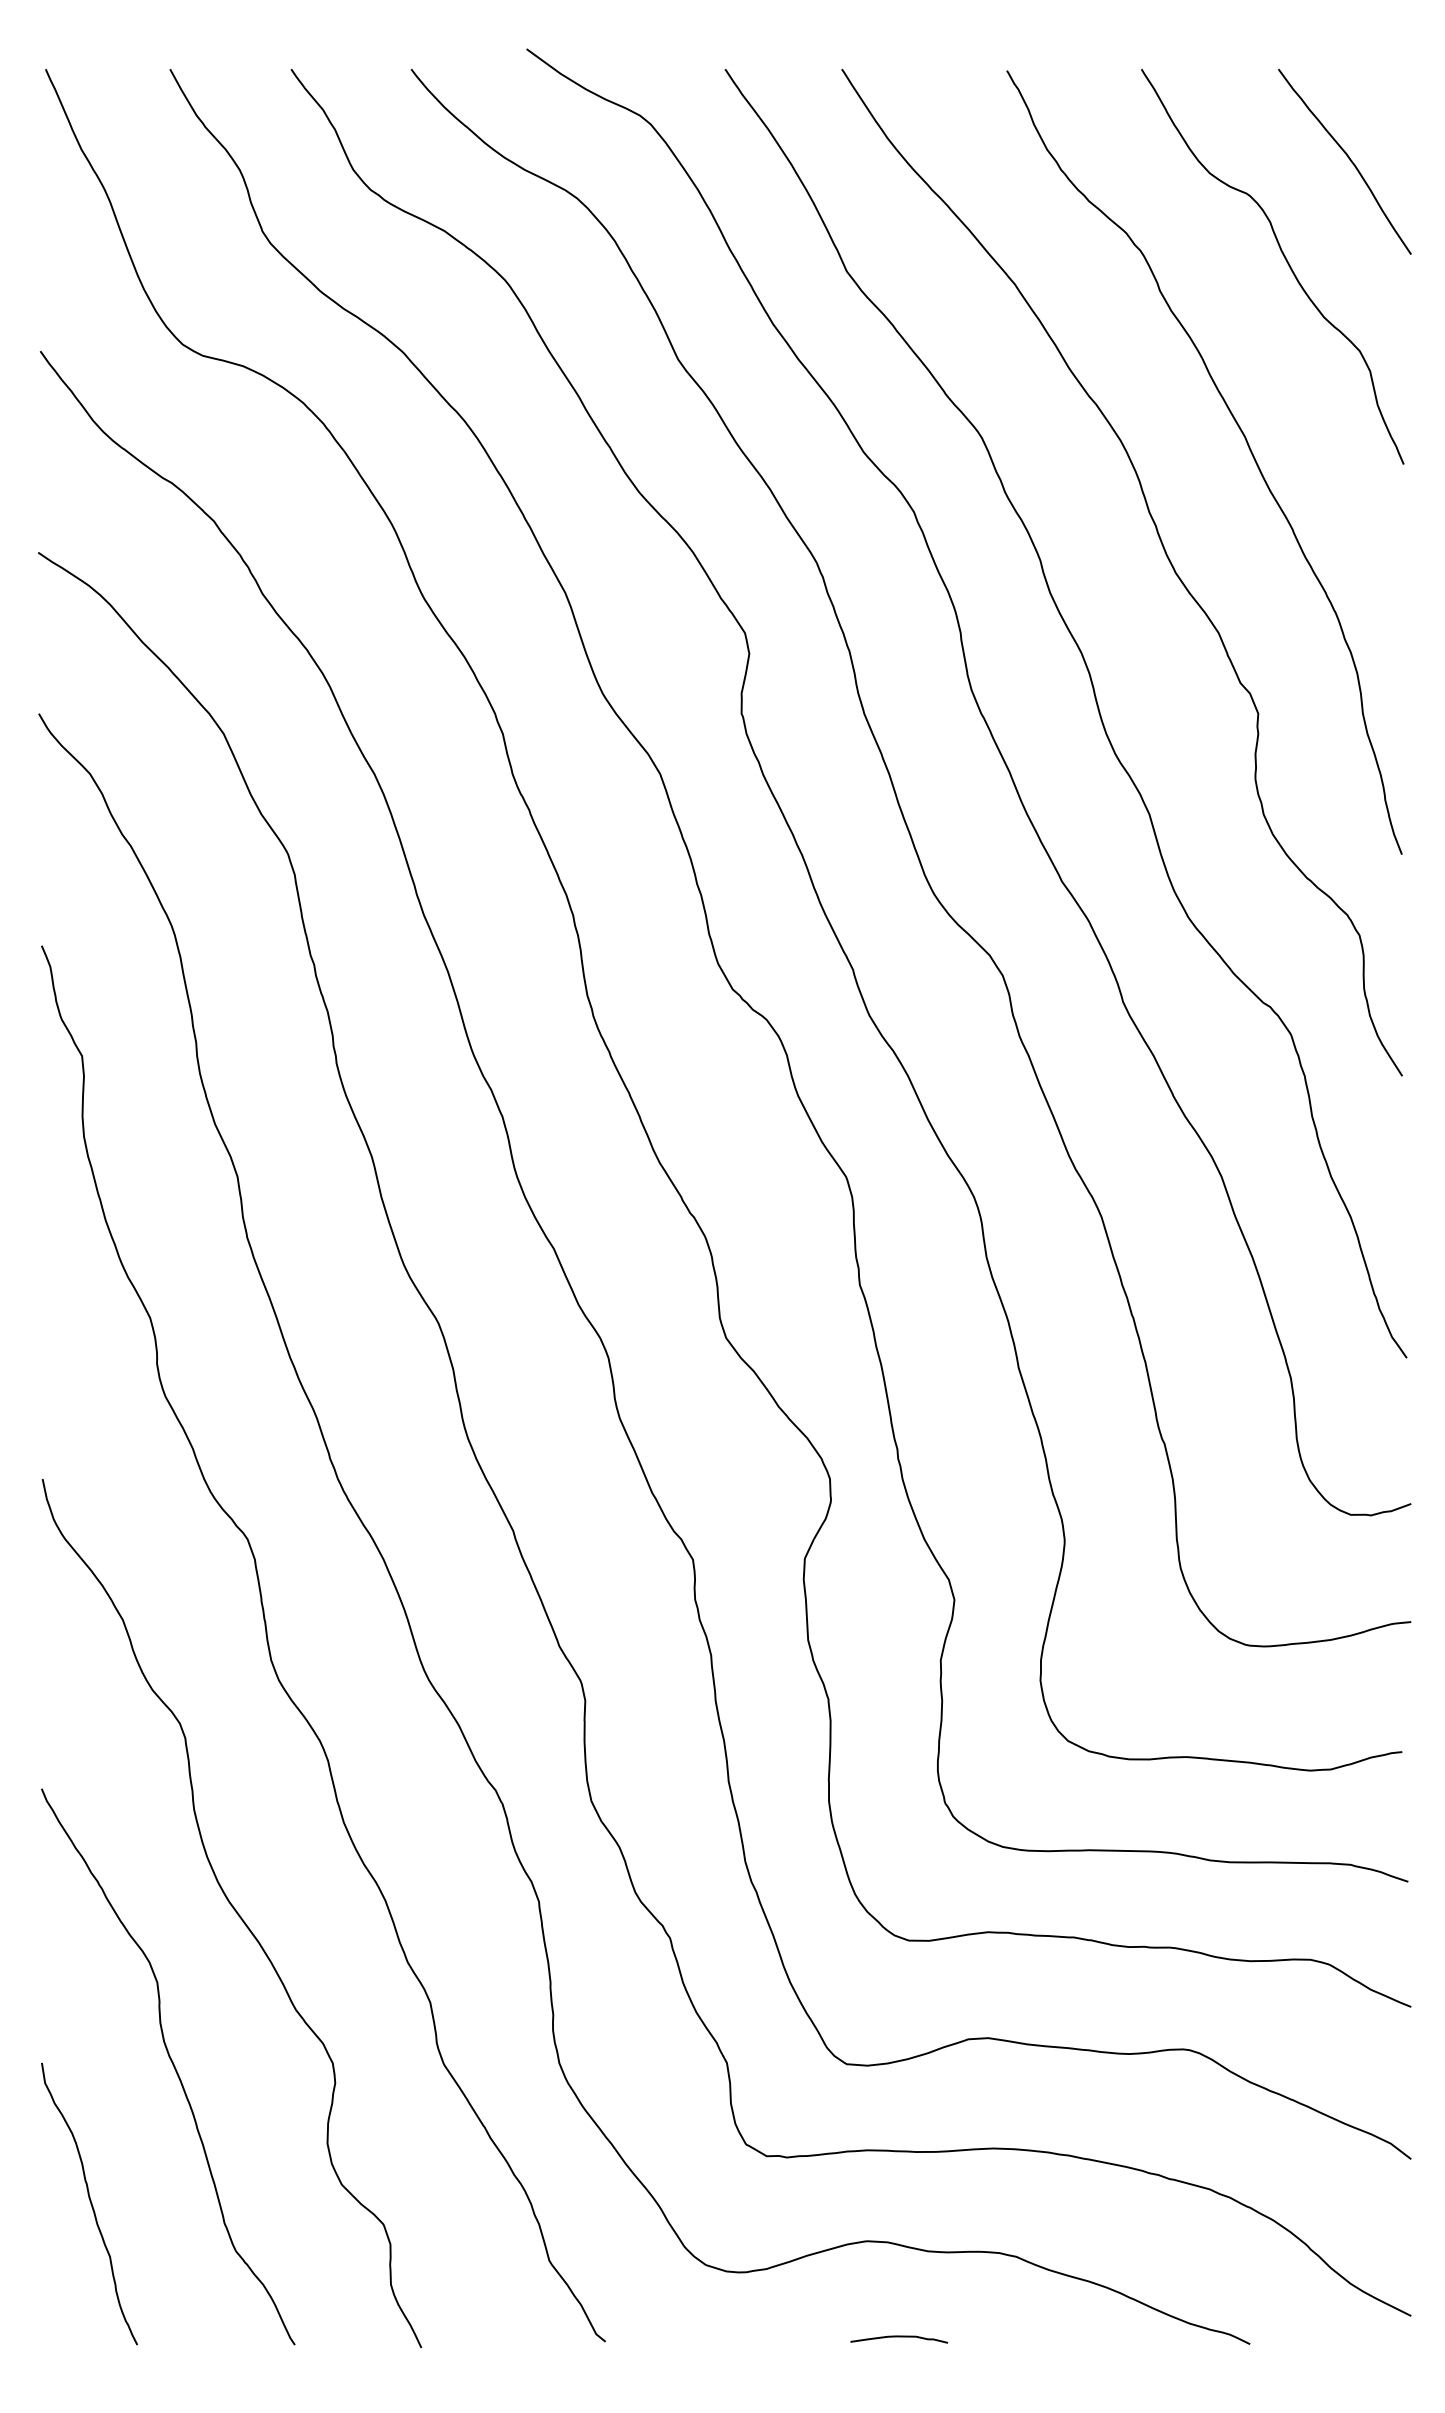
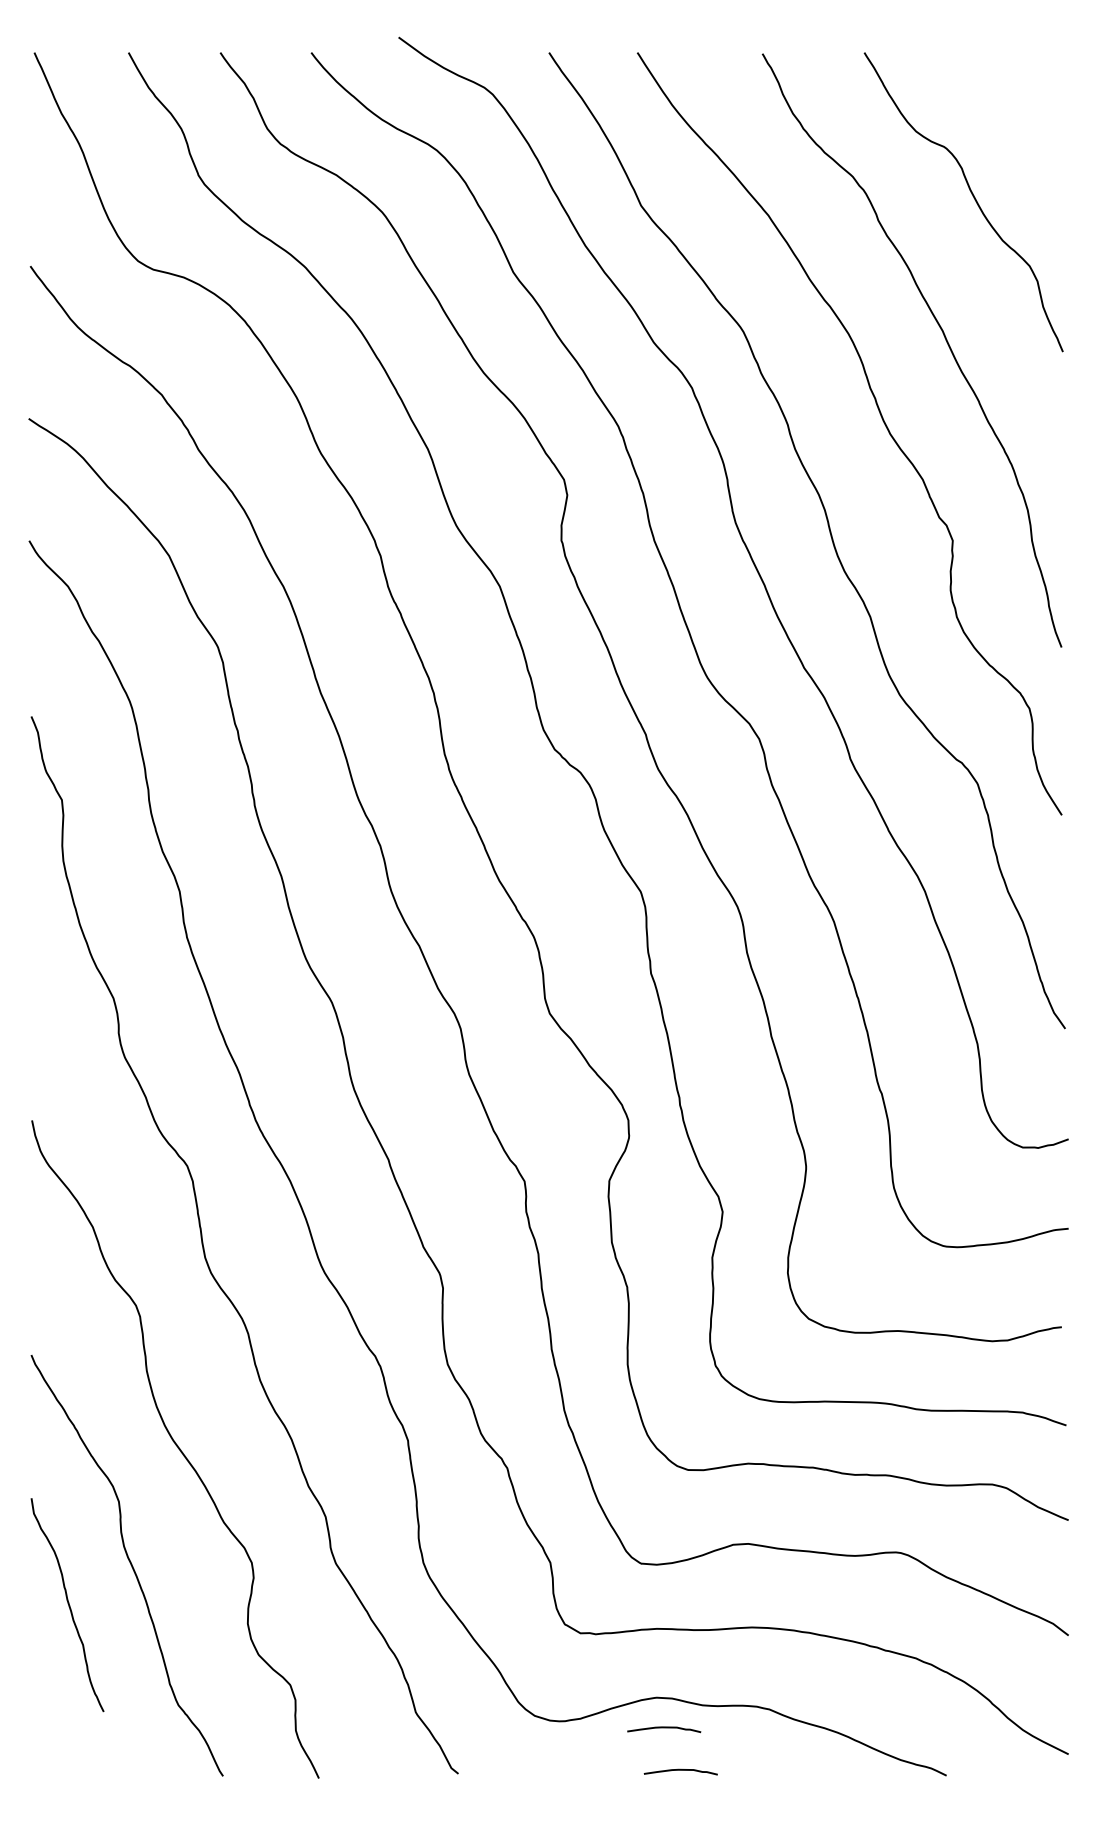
curve: (1347, 157) -> (1020, 119), removed
curve: (90, 2203) -> (68, 1604), moved
curve: (877, 2281) -> (664, 1728), added

